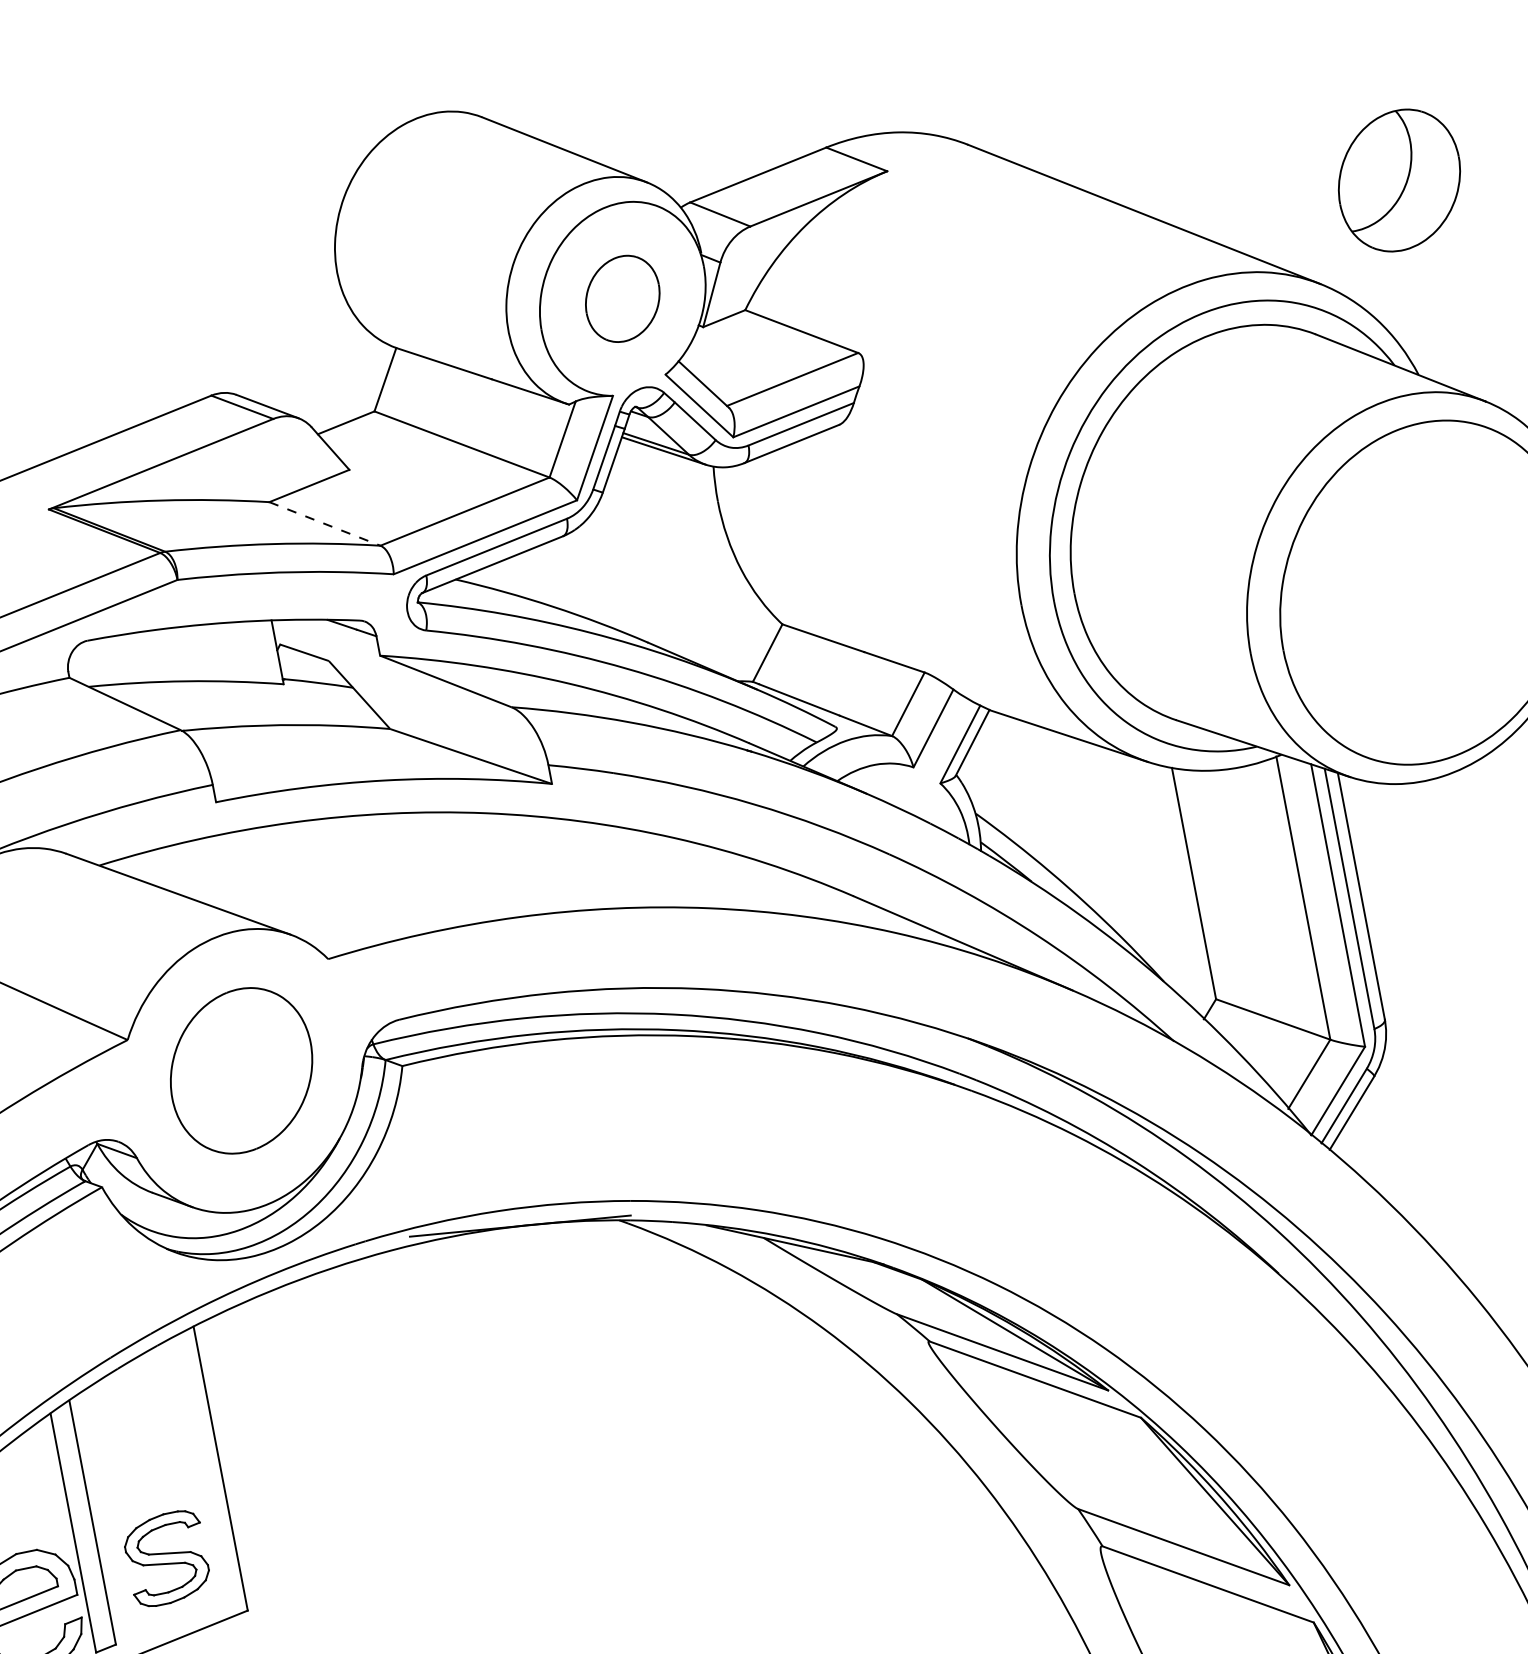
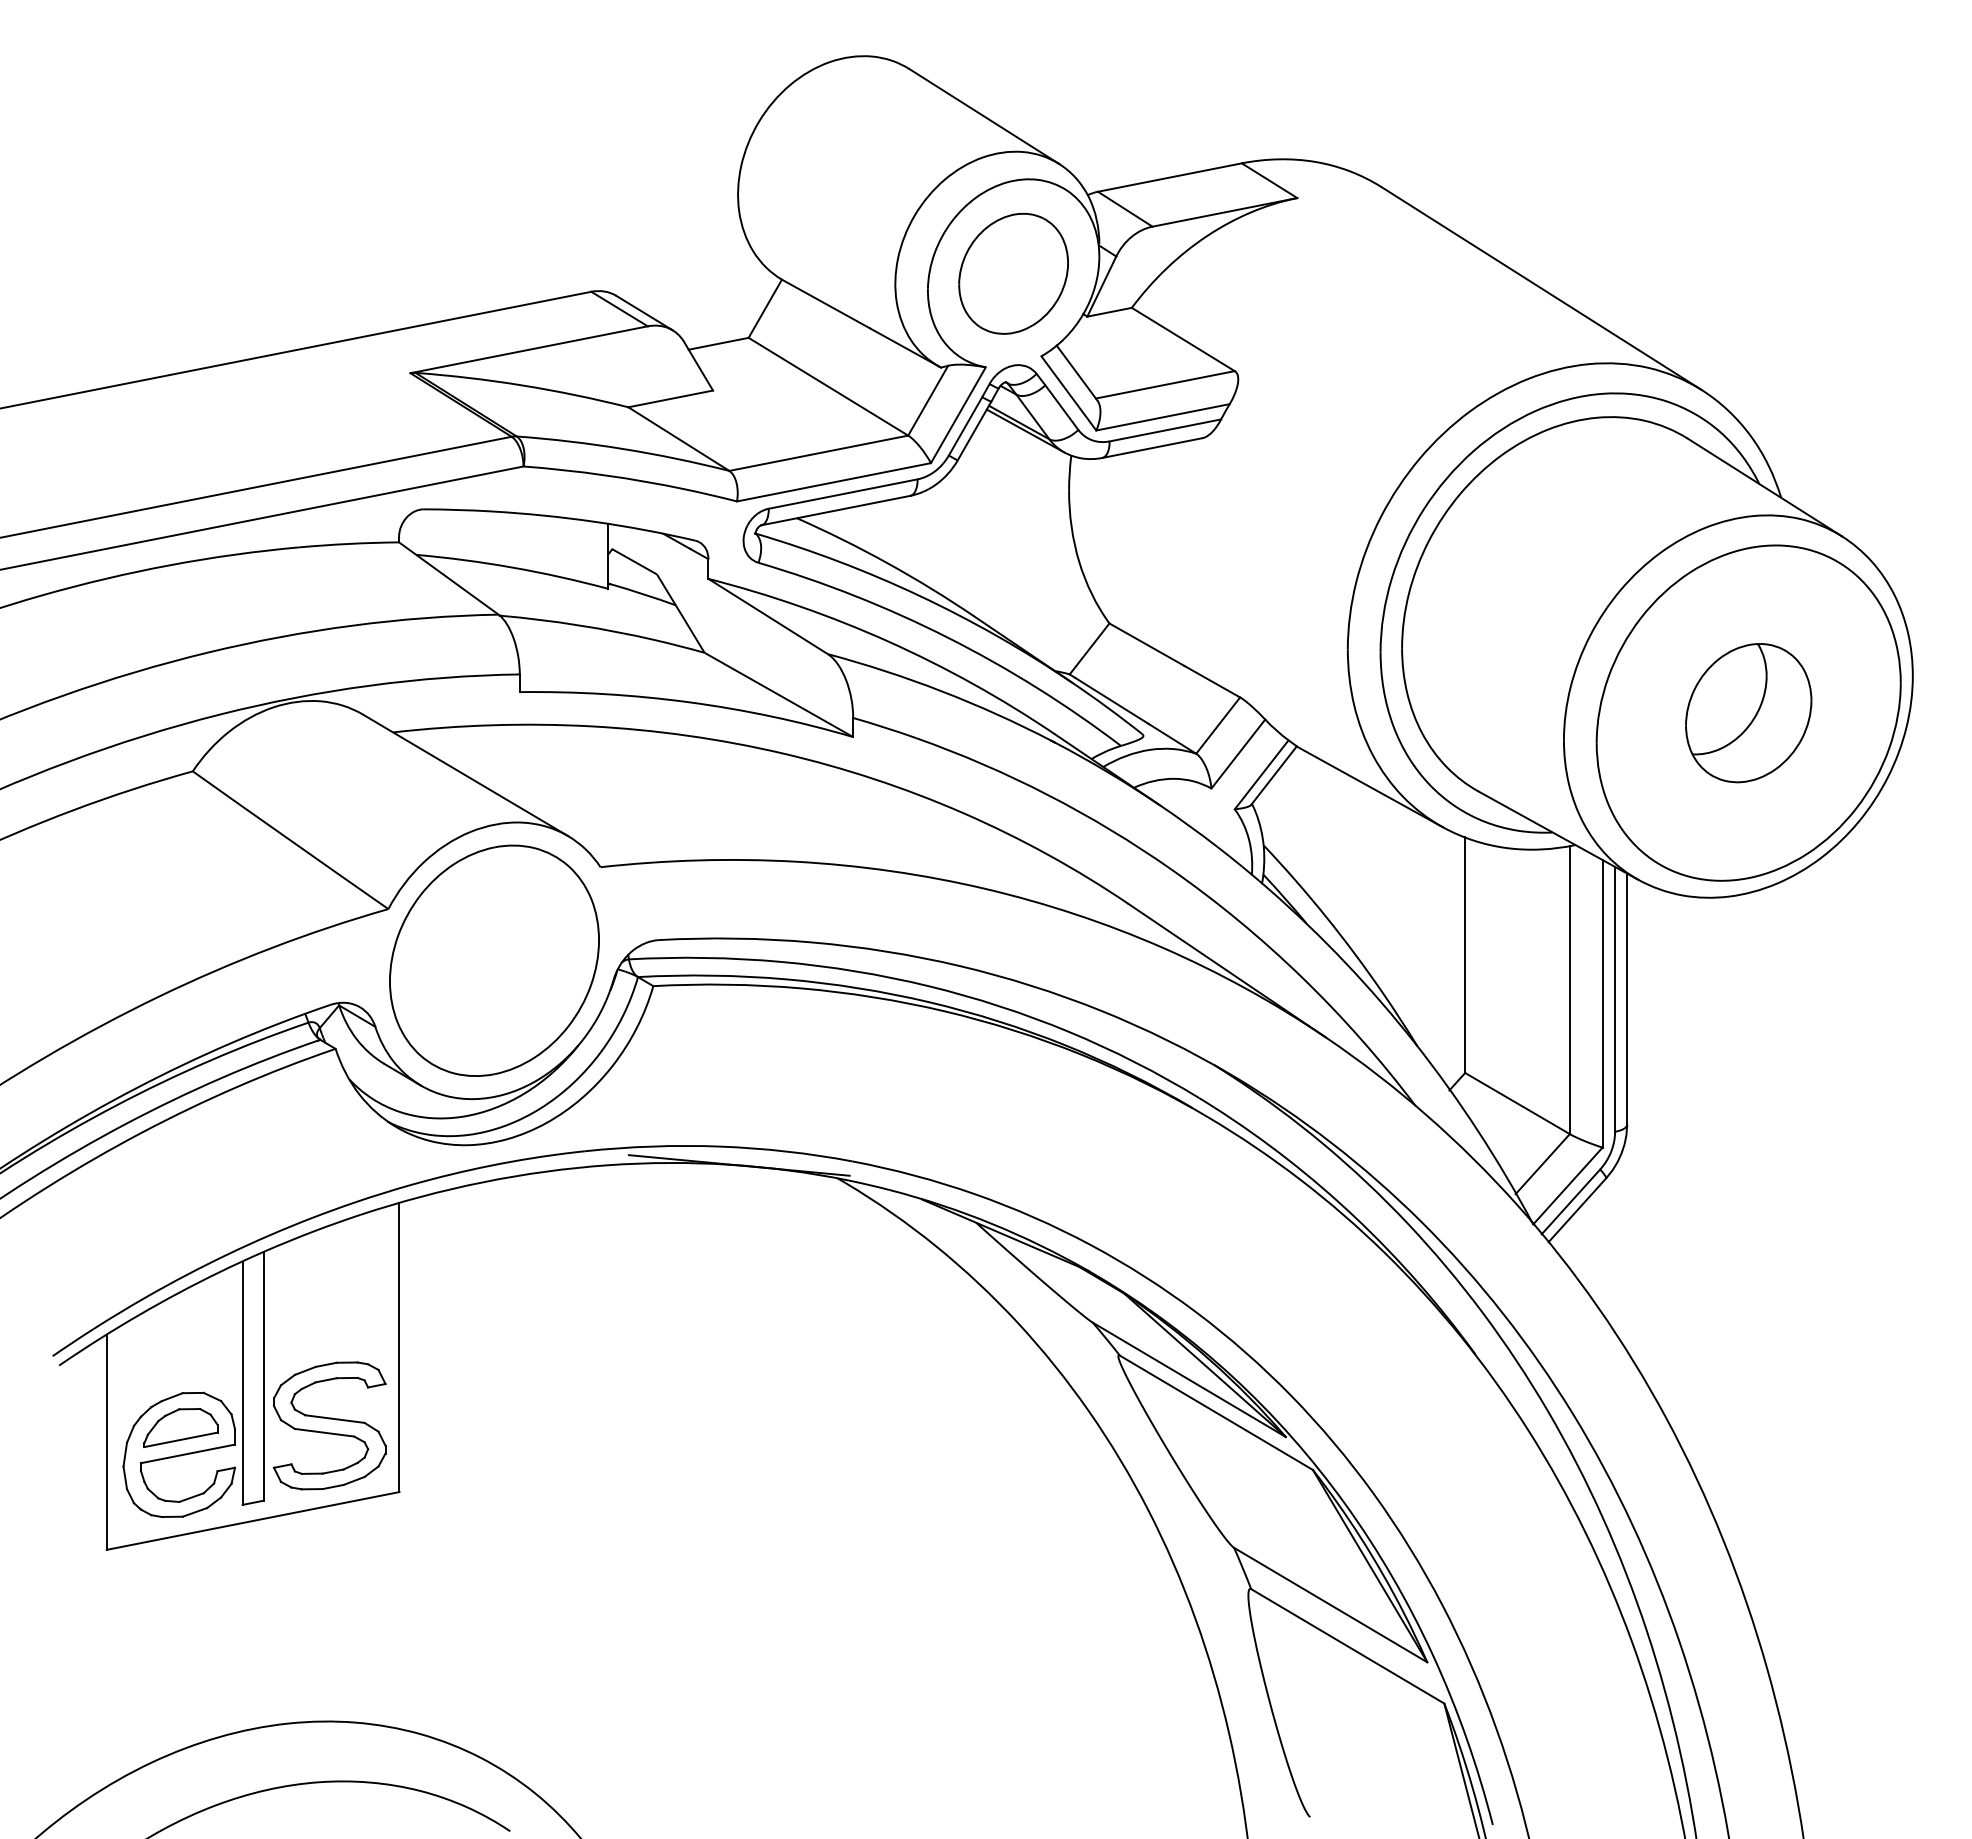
part: (1399, 180) -> (1748, 713), moved
part: (622, 298) -> (1013, 273), size x1.43
line: (324, 524) -> (678, 439), dashed -> solid
part: (241, 1070) -> (494, 960), size x1.43
part: (166, 1558) -> (329, 1425), size x1.43

